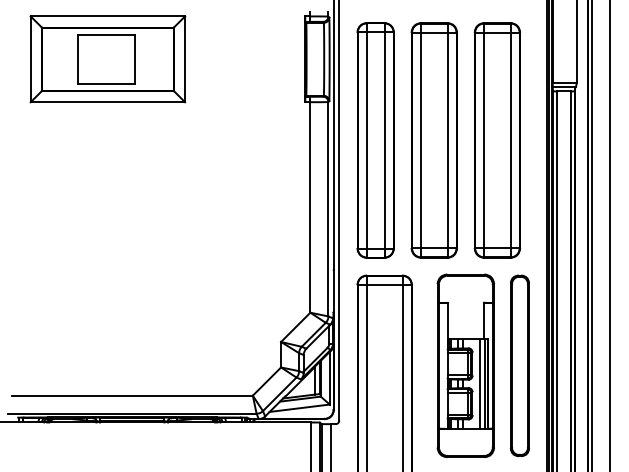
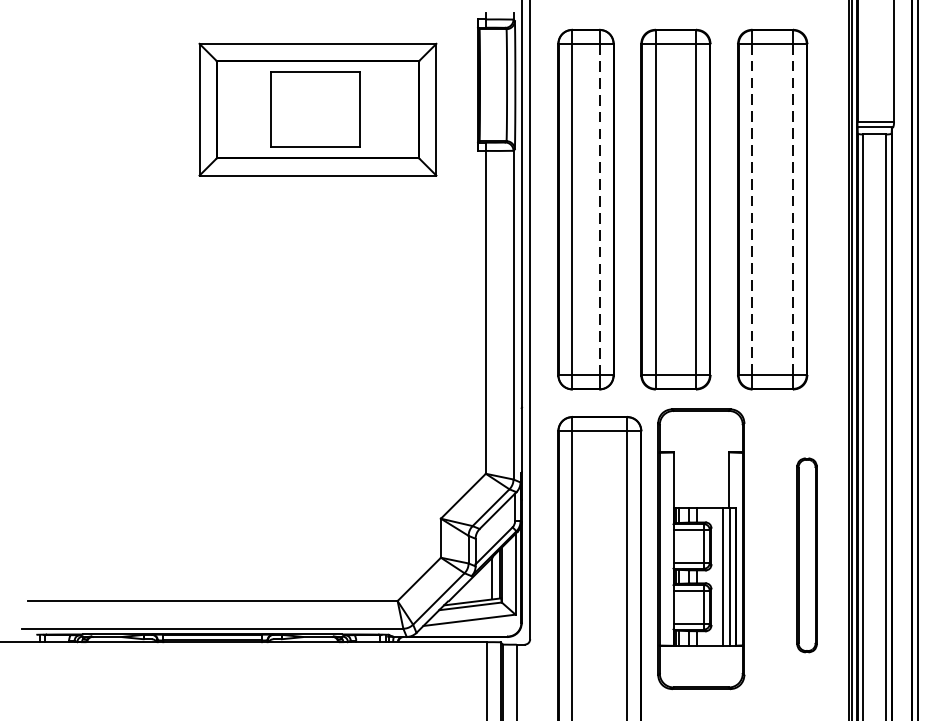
part: (107, 59) -> (317, 110), moved
line: (384, 139) -> (599, 208), solid -> dashed
line: (484, 140) -> (752, 209), solid -> dashed
line: (510, 140) -> (792, 209), solid -> dashed
part: (465, 365) -> (700, 548), moved
part: (519, 365) -> (806, 554), size x0.7

